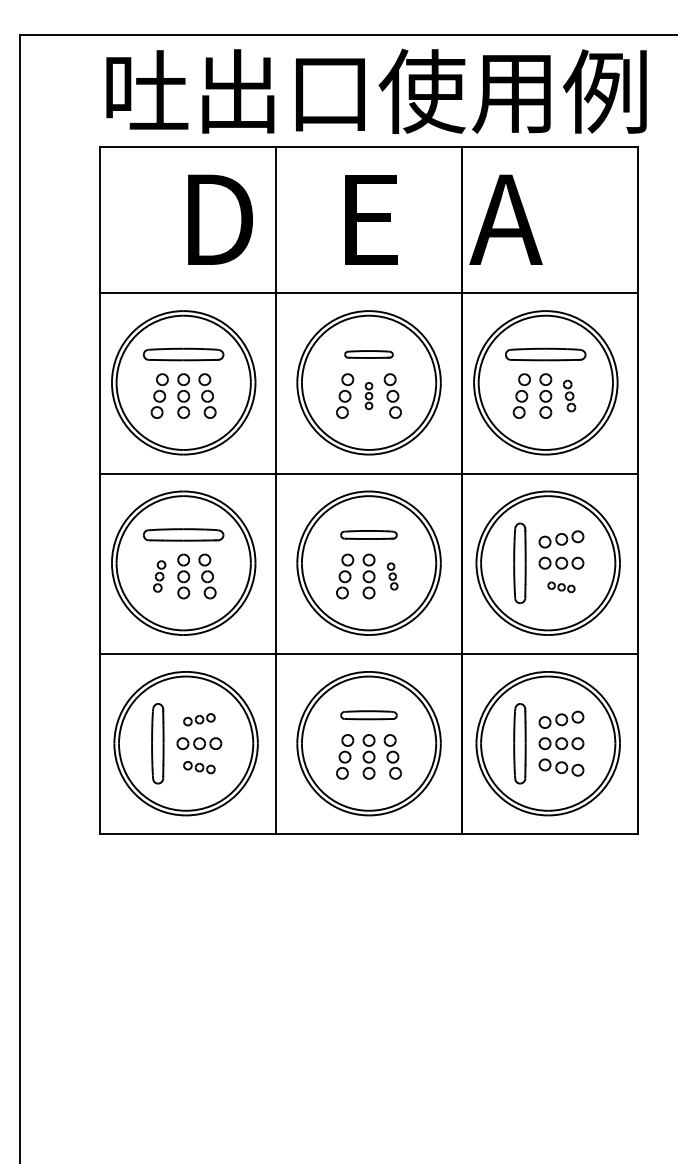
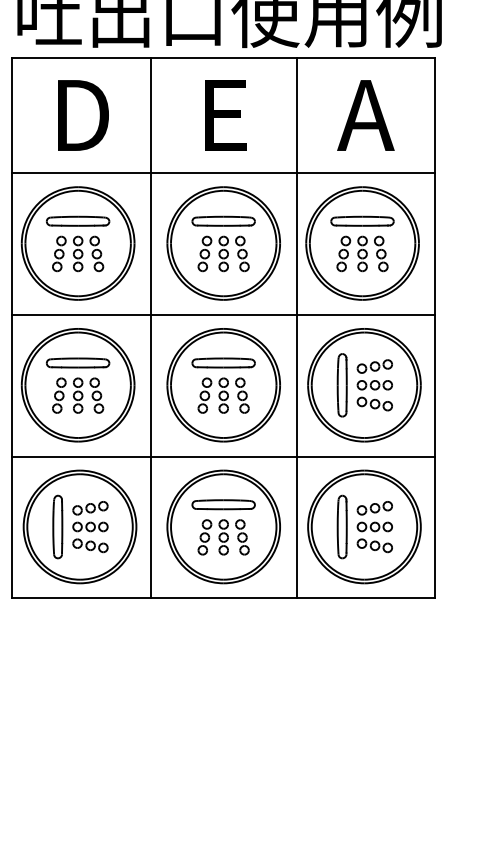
text: (220, 219) -> (83, 115), moved
text: (505, 219) -> (365, 115), moved
part: (368, 354) -> (223, 221), size x1.67
part: (368, 395) -> (223, 253), size x1.67
part: (569, 395) -> (381, 253), size x1.43
part: (368, 534) -> (223, 362), size x1.43
part: (159, 576) -> (59, 395), size x1.43
part: (392, 576) -> (242, 395), size x1.67
part: (561, 587) -> (374, 404), size x1.67
part: (368, 714) -> (223, 504), size x1.43
part: (199, 719) -> (90, 507), size x1.43
part: (199, 767) -> (90, 545), size x1.43

